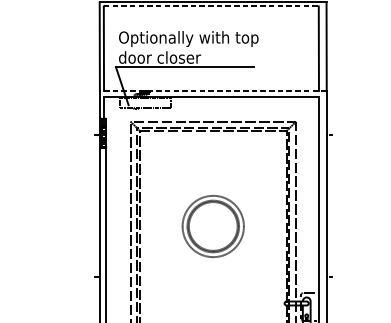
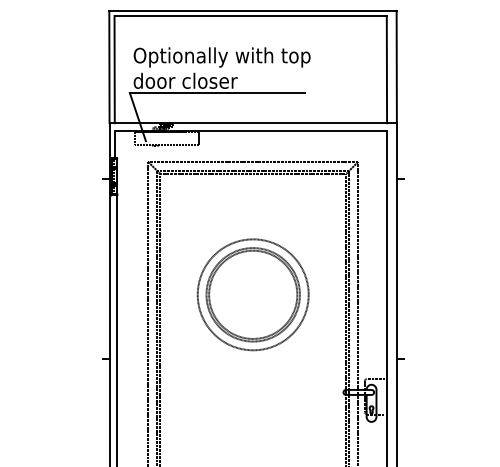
line: (211, 6) -> (251, 16), dashed -> solid
line: (213, 91) -> (253, 123), dashed -> solid
part: (212, 226) -> (252, 294), size x1.43

